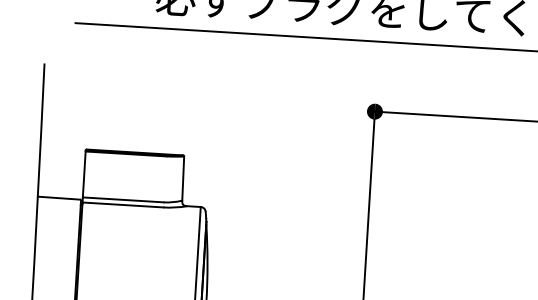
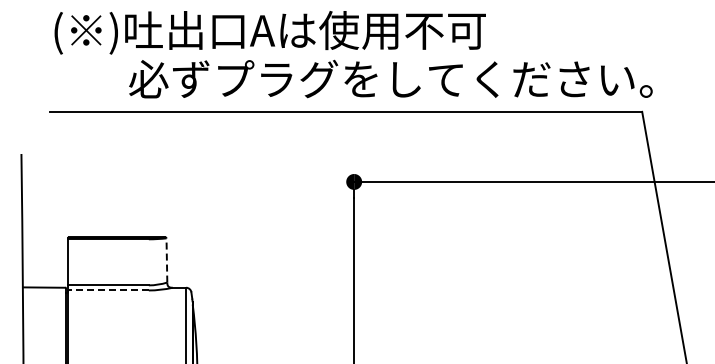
line: (182, 178) -> (166, 260), solid -> dashed
line: (123, 205) -> (108, 290), solid -> dashed

